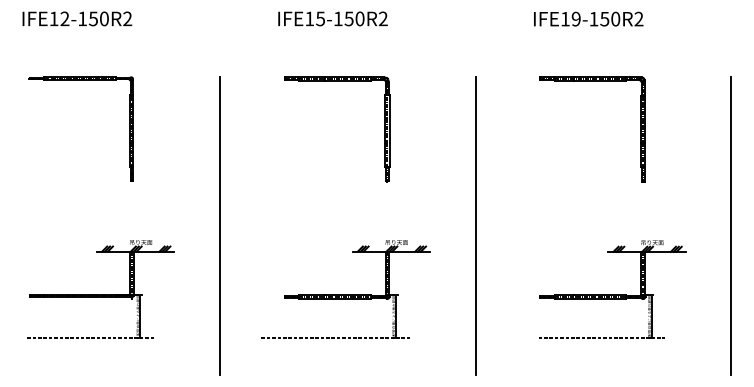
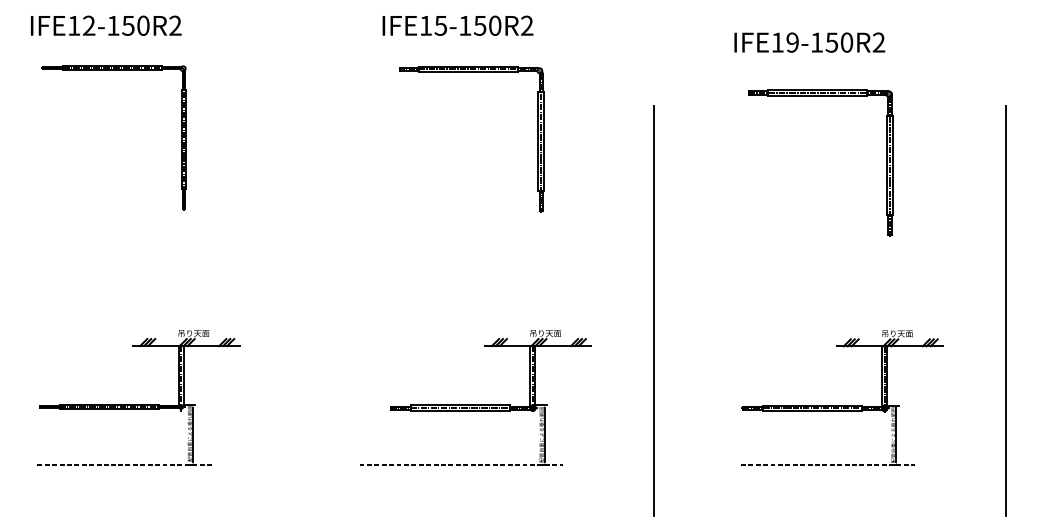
text: (588, 18) -> (809, 41), moved
part: (80, 80) -> (113, 70), moved
part: (592, 81) -> (820, 96), moved
part: (384, 129) -> (537, 139), moved
line: (220, 226) -> (303, 311), removed

